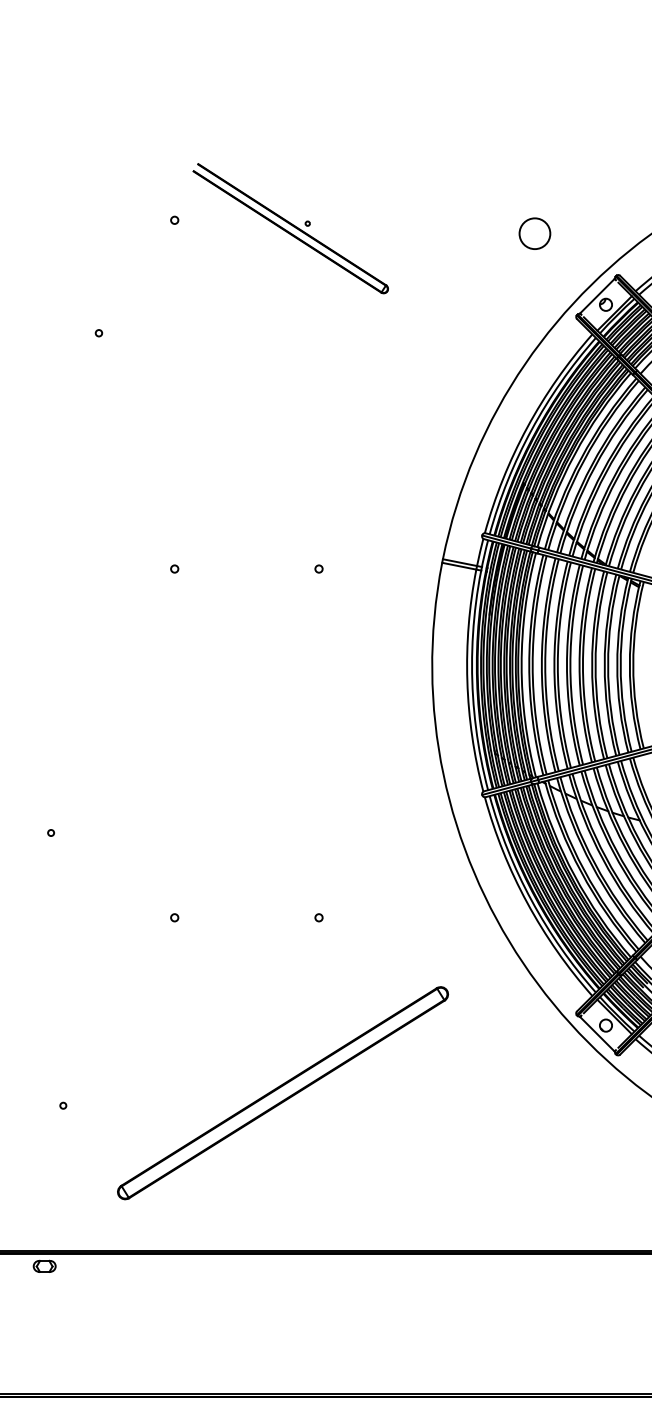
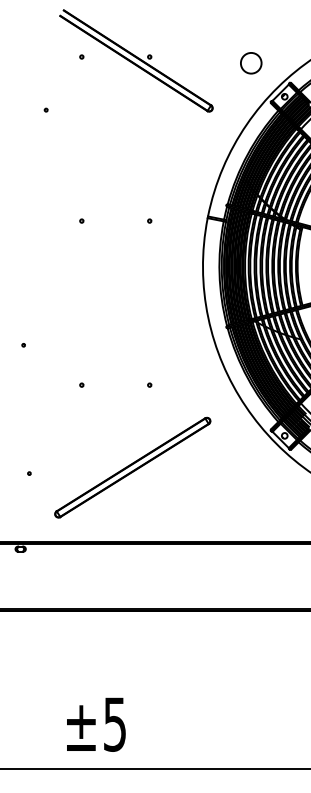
part: (290, 227) -> (136, 60), size x1.67
circle: (535, 234) -> (251, 63), size x1.43

